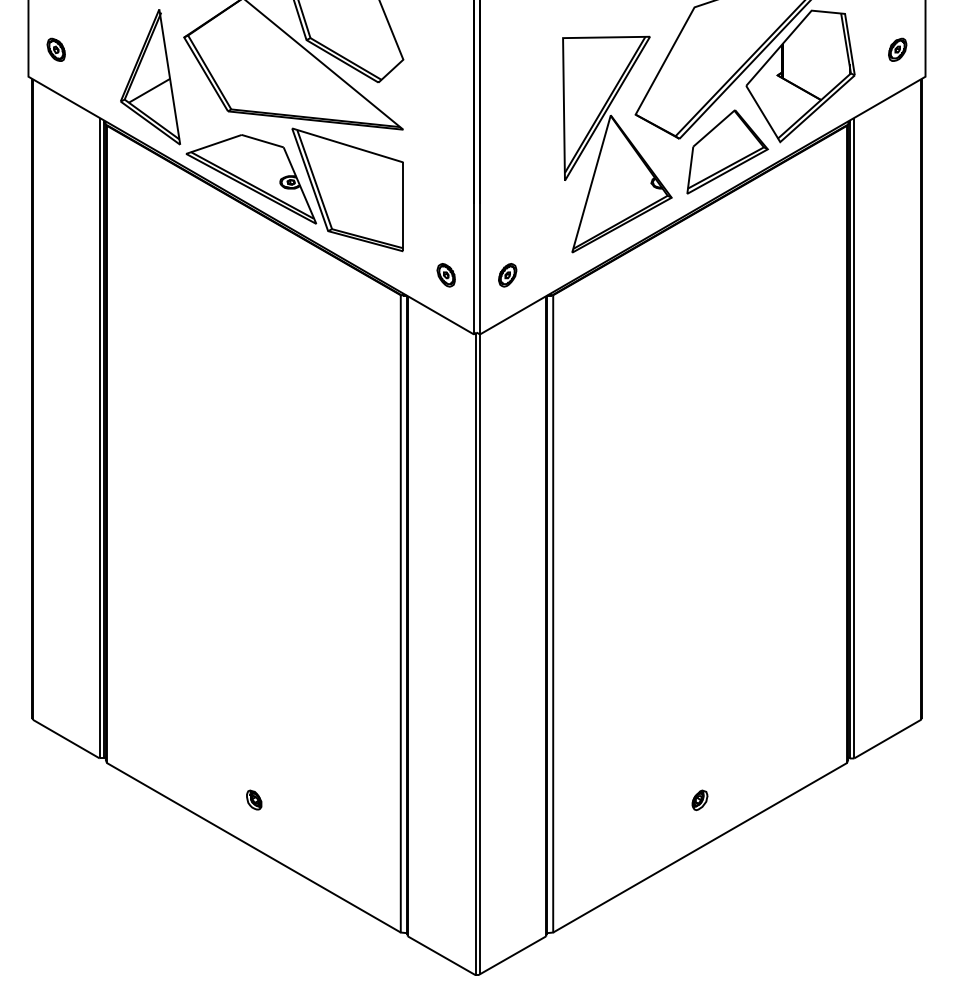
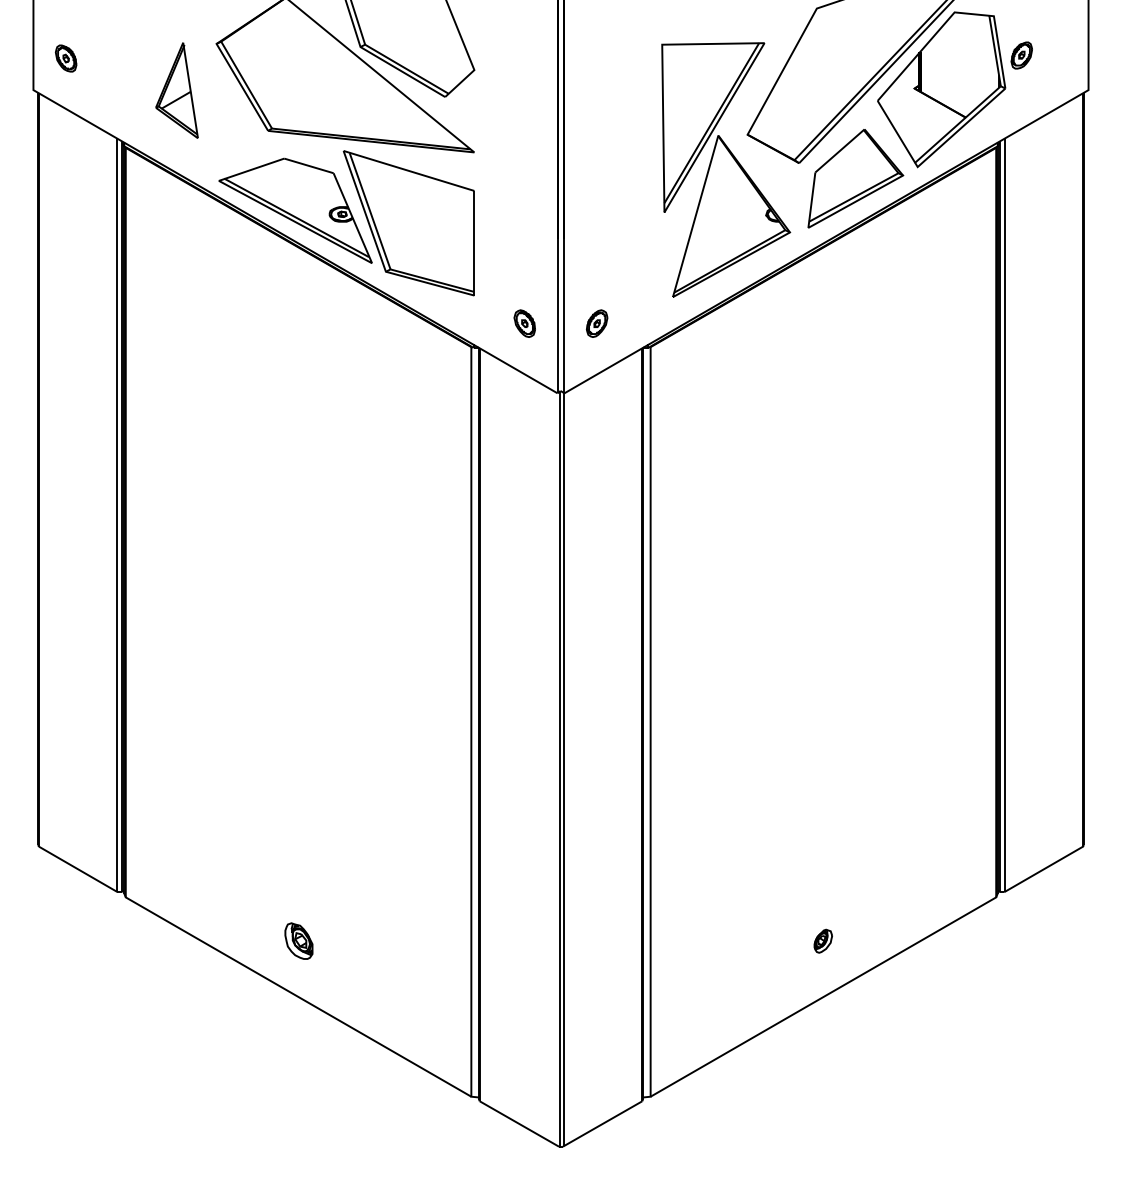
part: (897, 49) -> (1021, 55), moved
part: (150, 77) -> (176, 90), size x0.6
part: (253, 799) -> (298, 940), size x1.6

